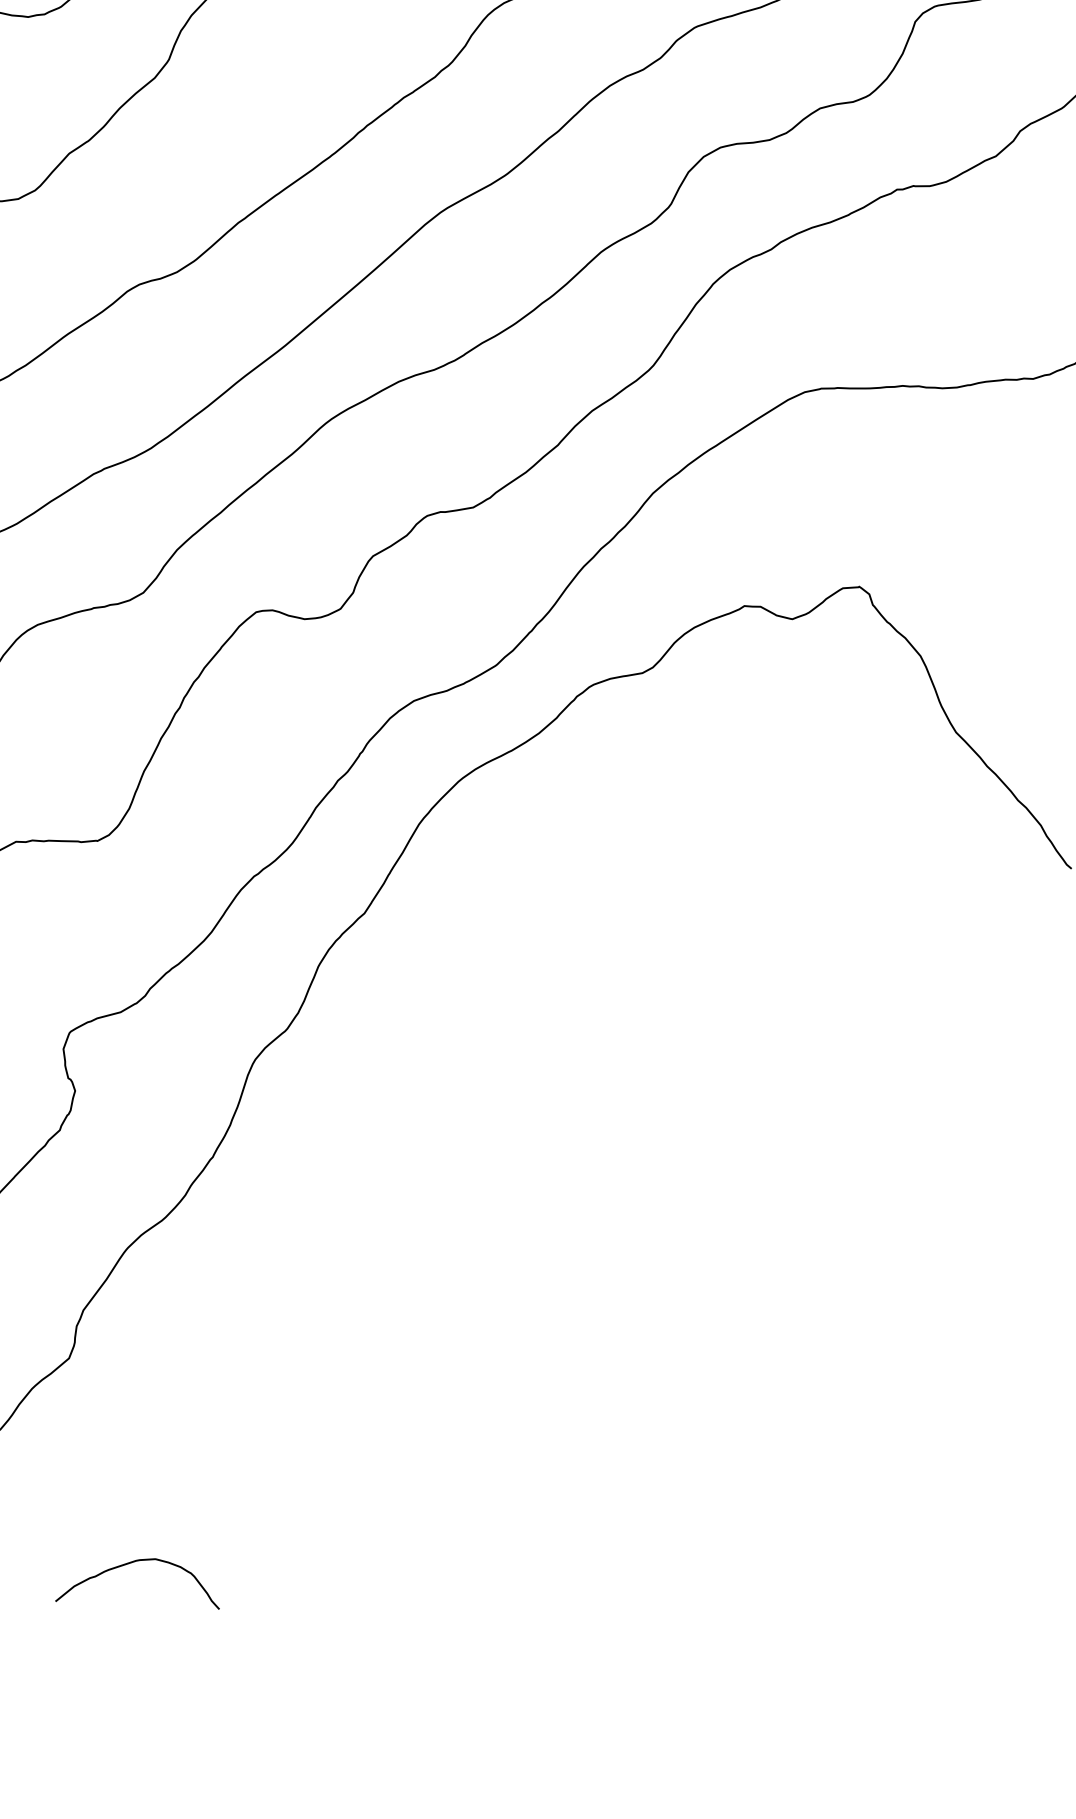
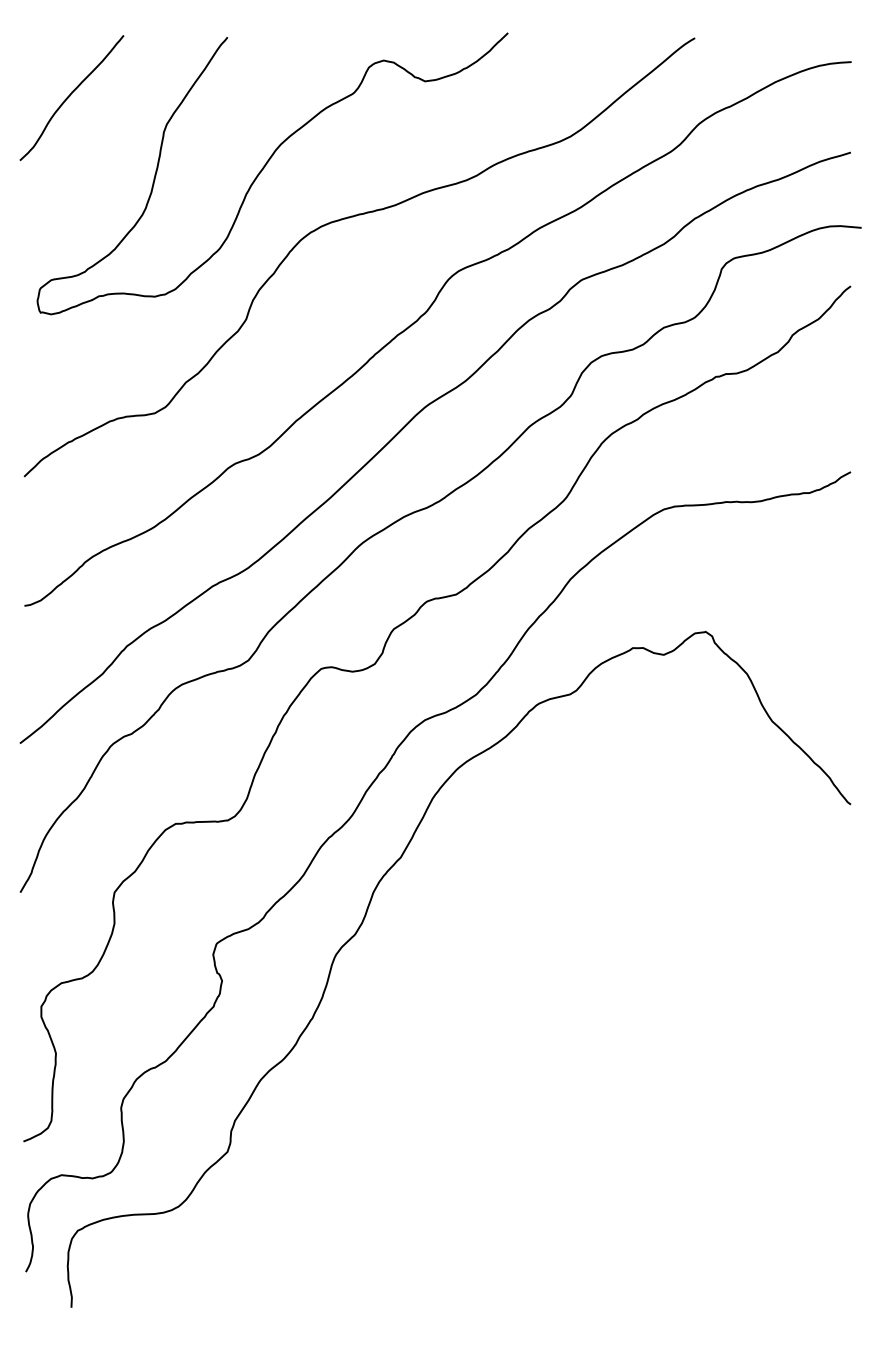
curve: (131, 1564) -> (274, 1281), removed

